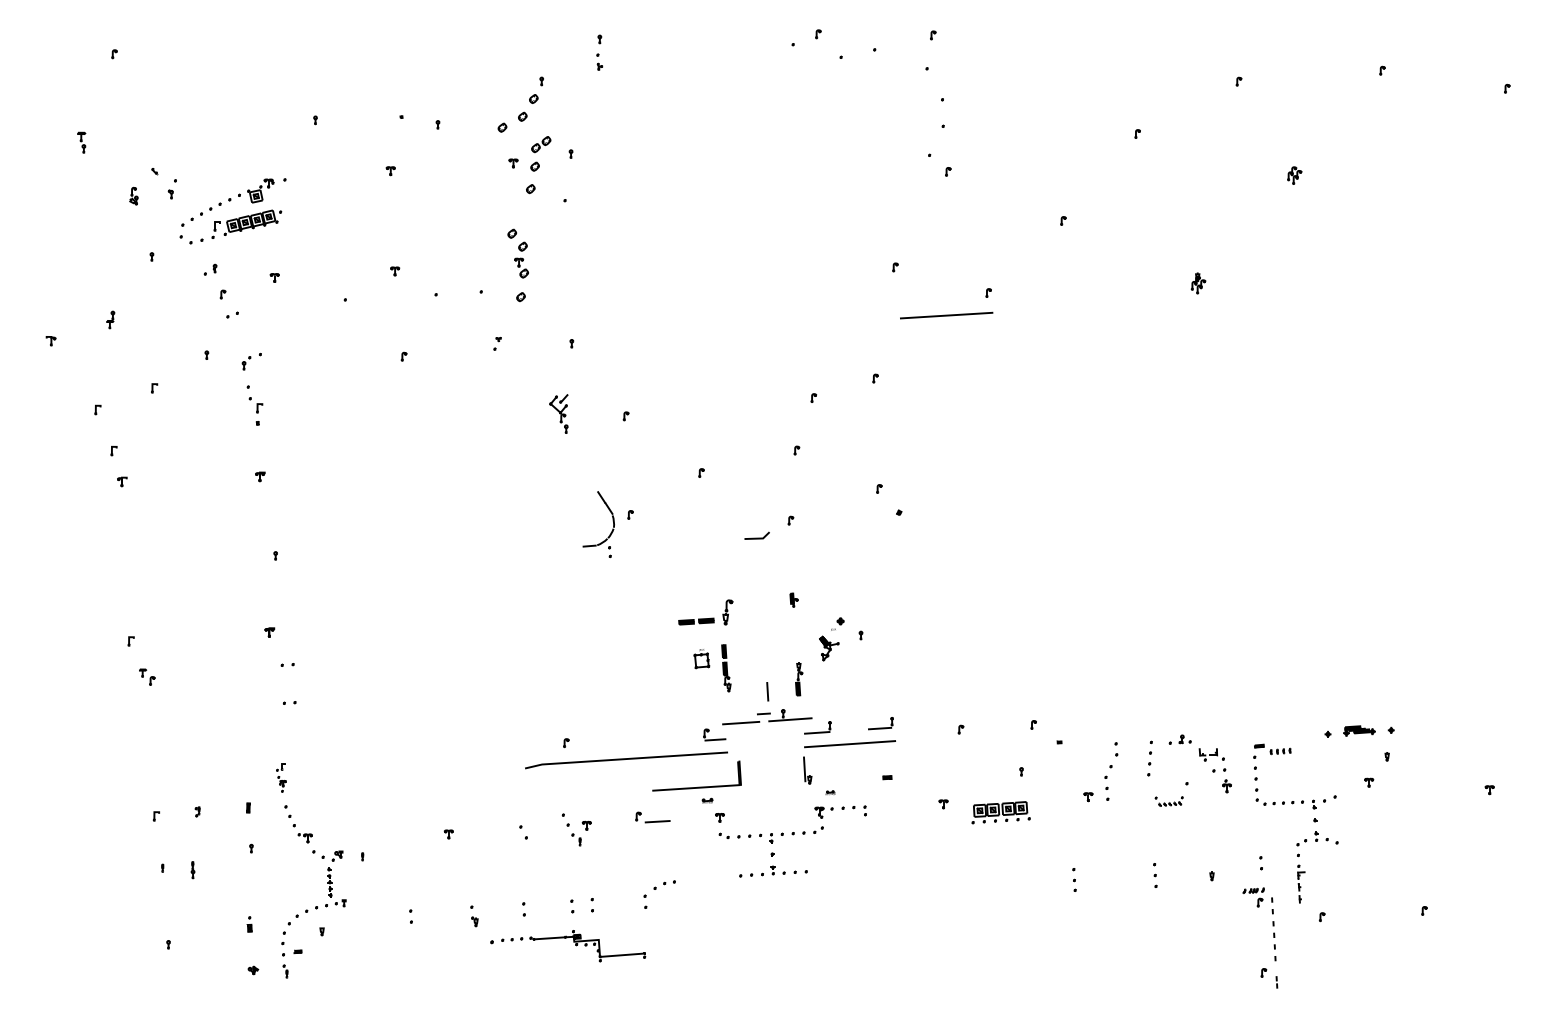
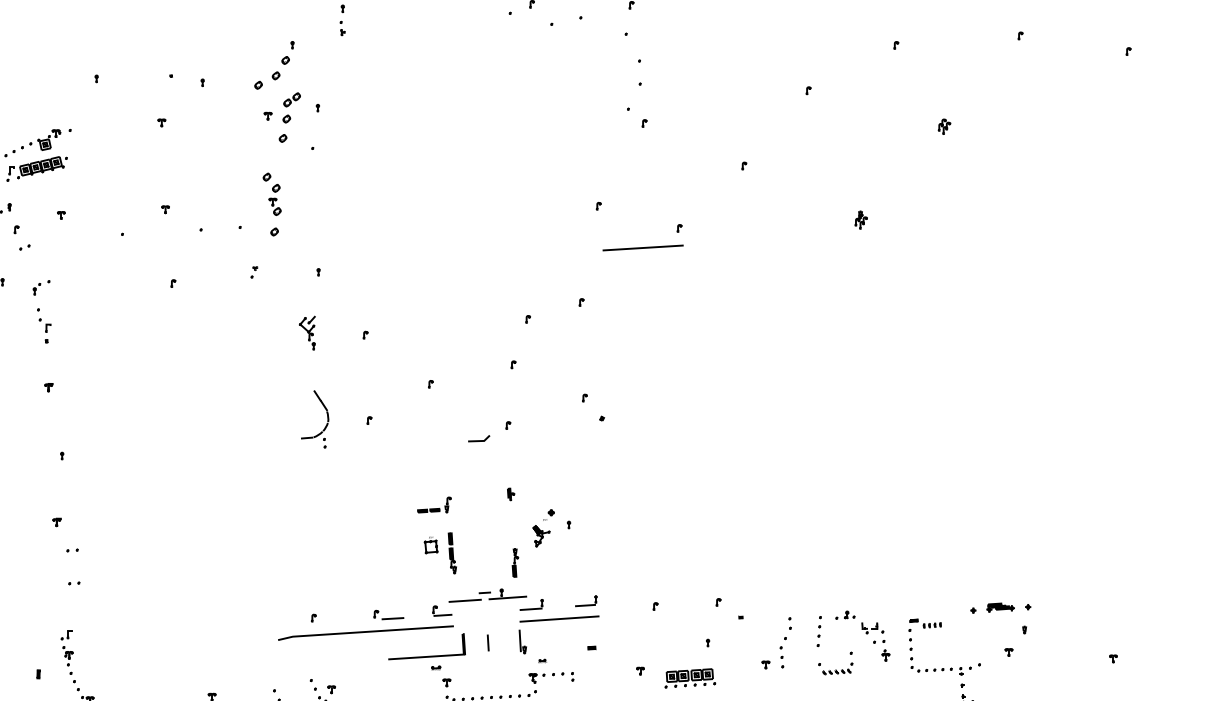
part: (612, 521) -> (326, 416), moved
part: (705, 612) -> (434, 505), size x0.71
line: (767, 691) -> (488, 642), moved
part: (281, 777) -> (67, 647), size x1.43
part: (1169, 801) -> (836, 668), size x1.43
part: (652, 817) -> (388, 615), moved

